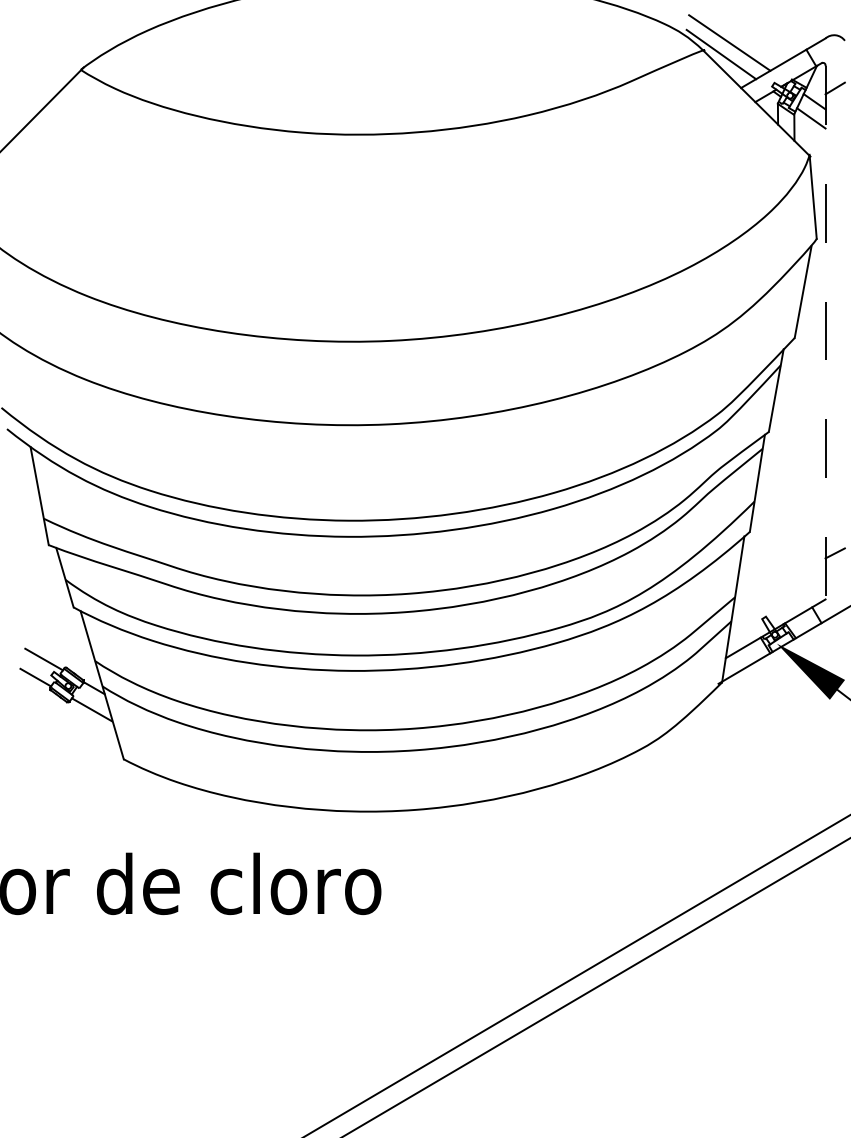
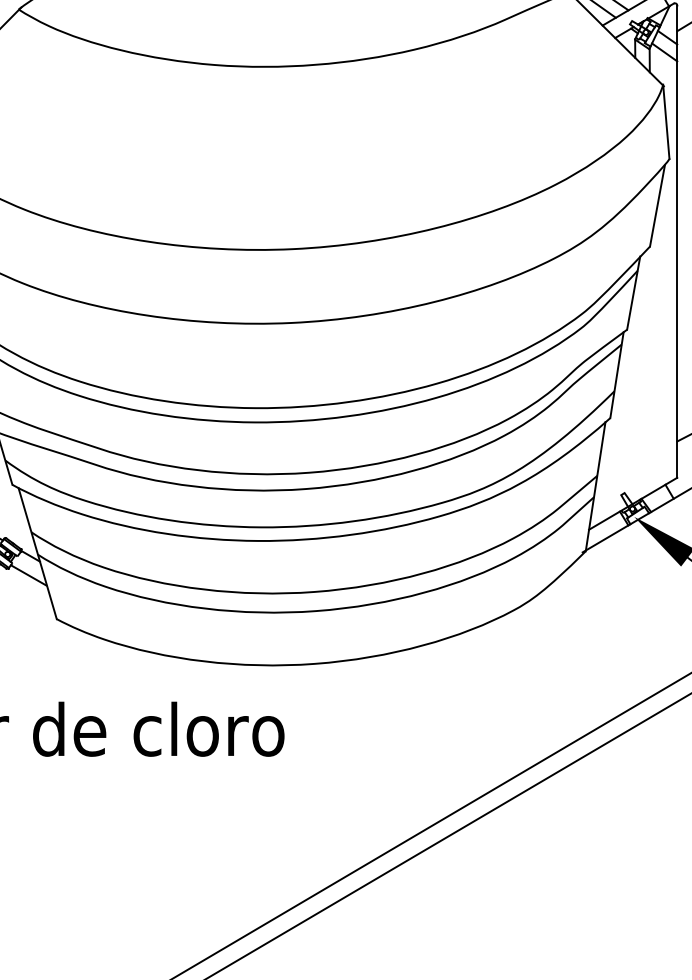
line: (825, 332) -> (677, 241), dashed -> solid

